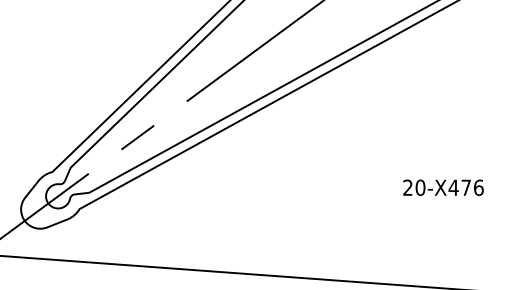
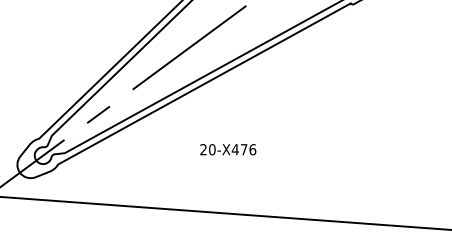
text: (443, 187) -> (228, 149), moved

